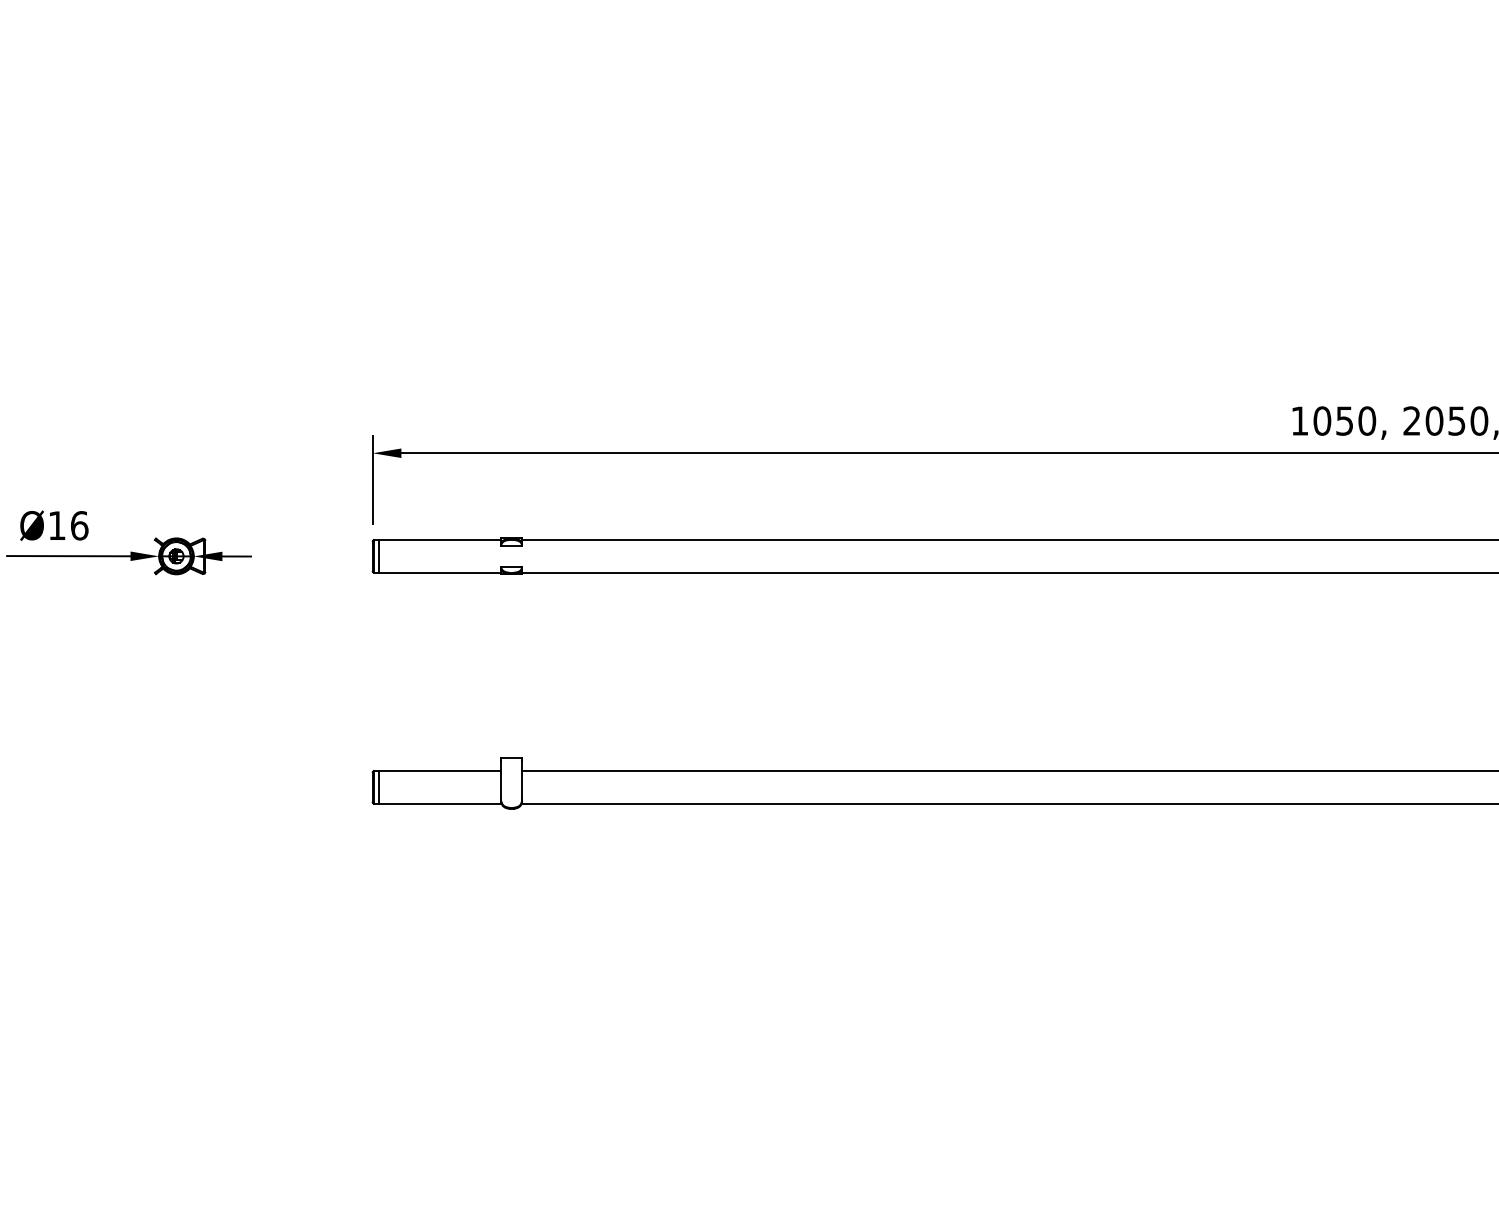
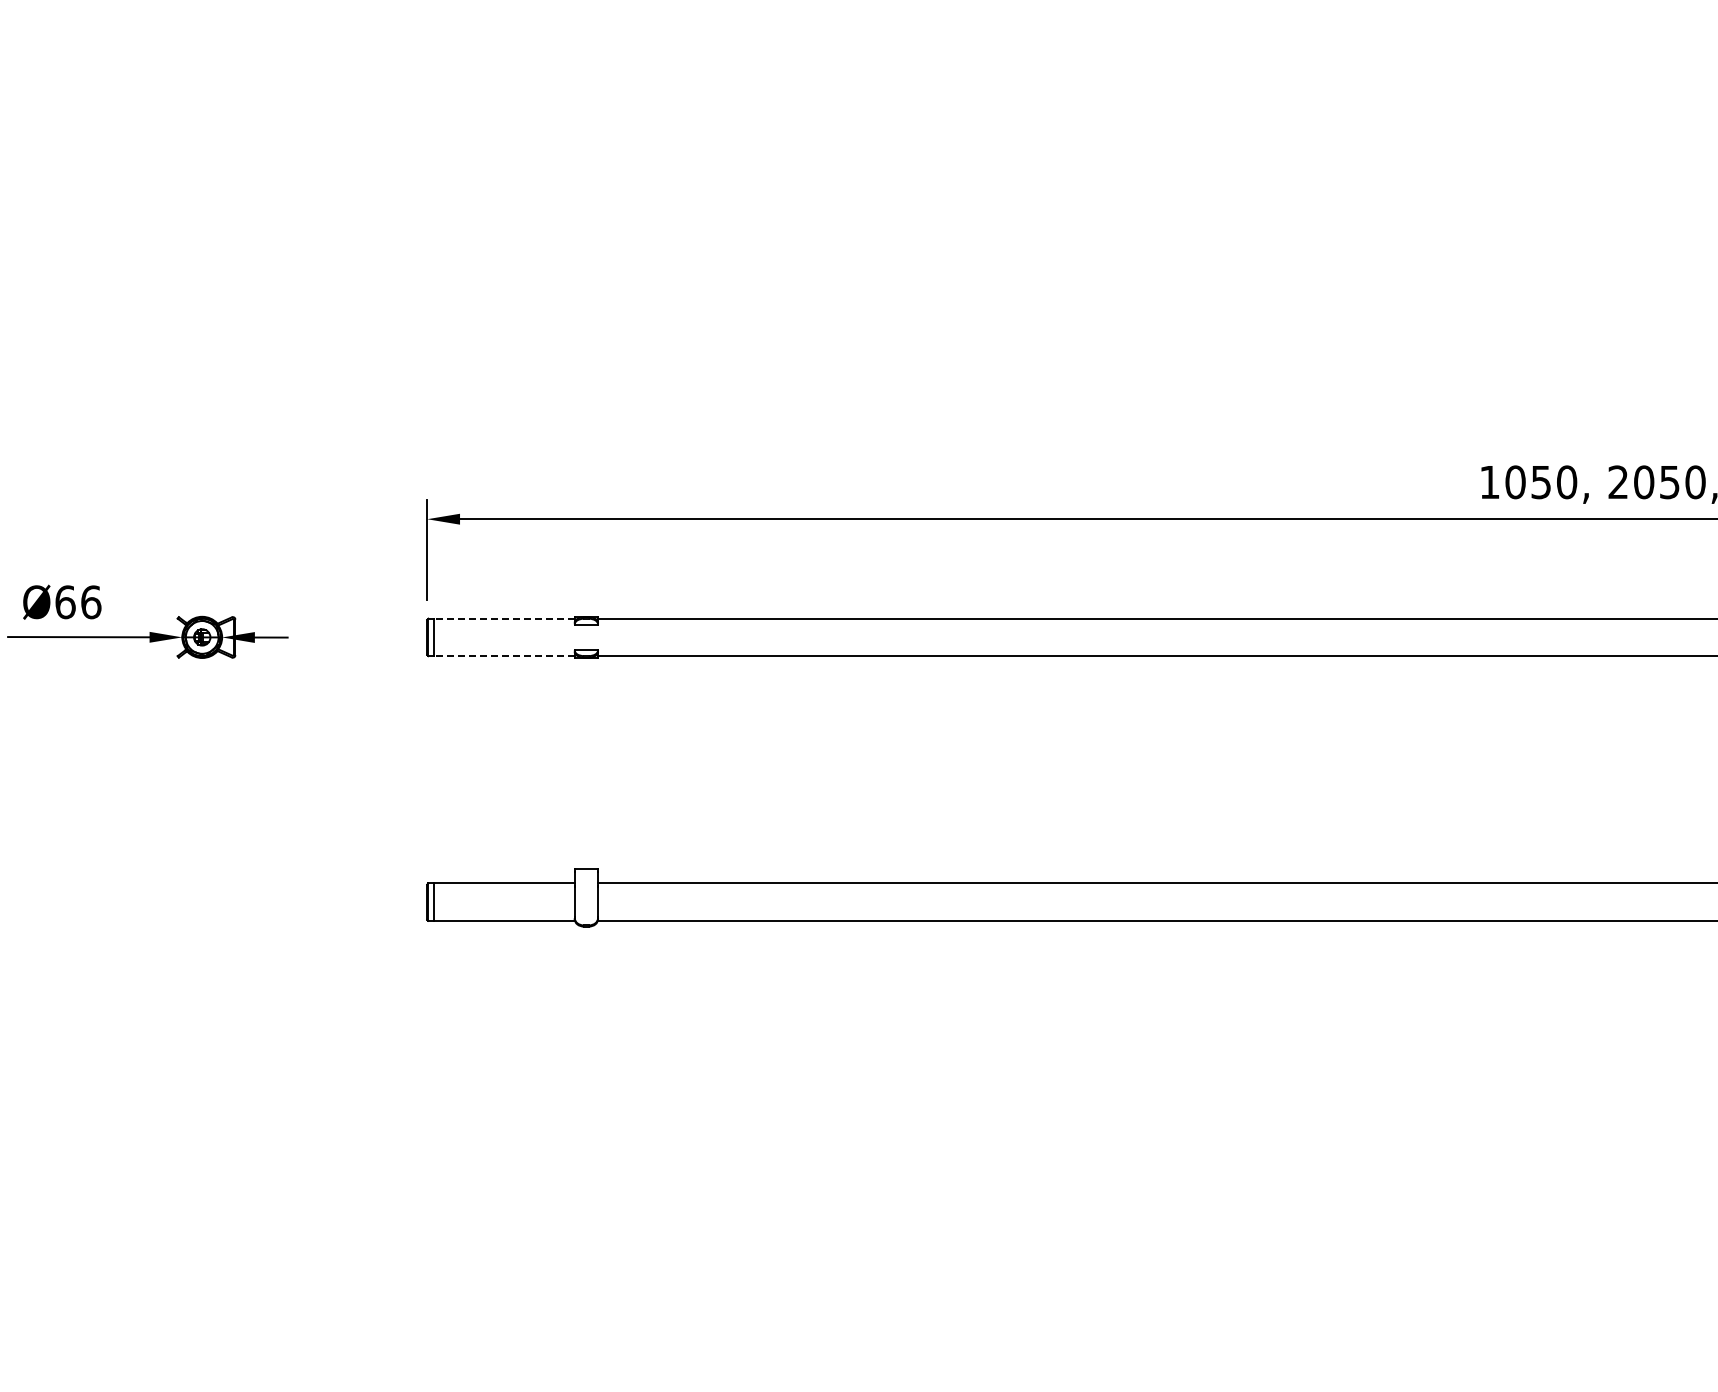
text: (57, 525) -> (65, 602), Ø16 -> Ø66
line: (440, 539) -> (504, 618), solid -> dashed
line: (440, 573) -> (504, 656), solid -> dashed

